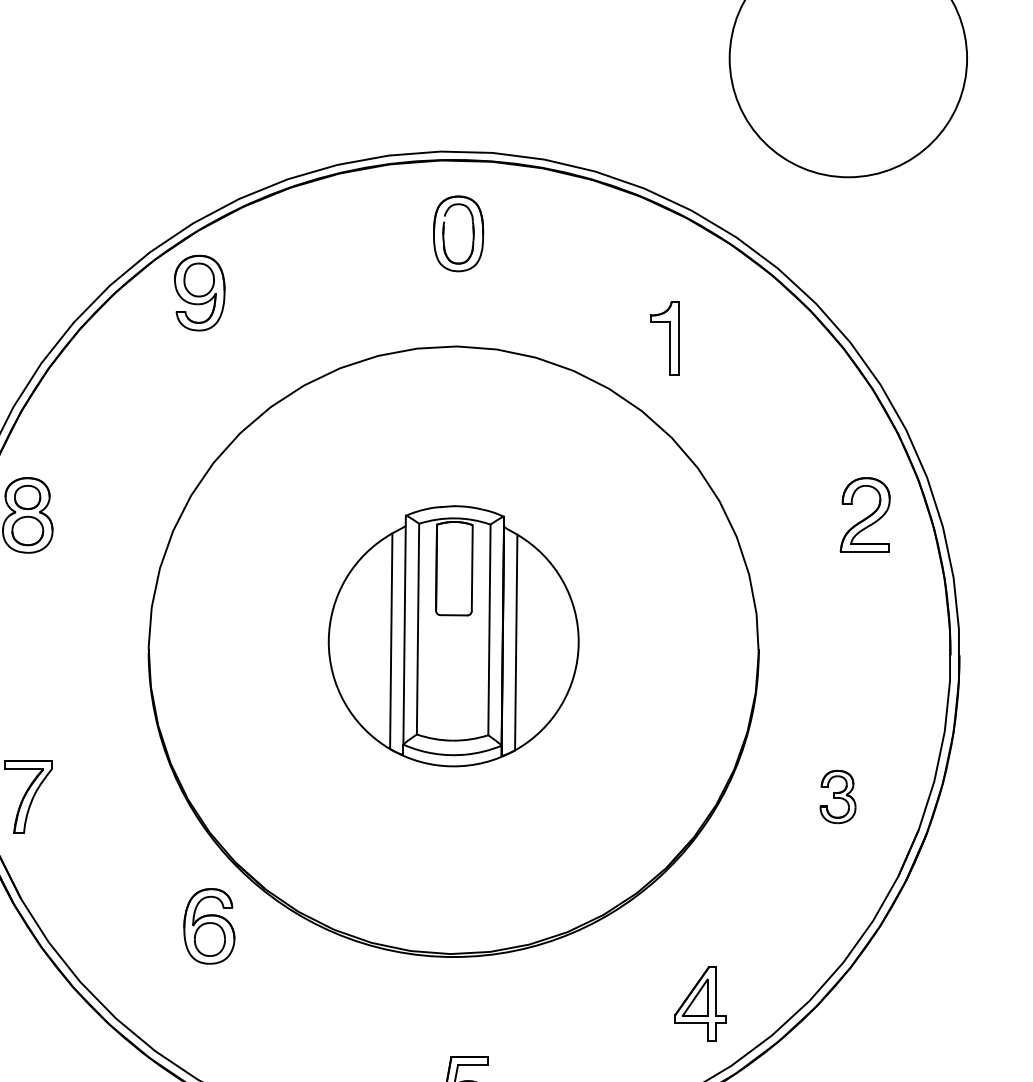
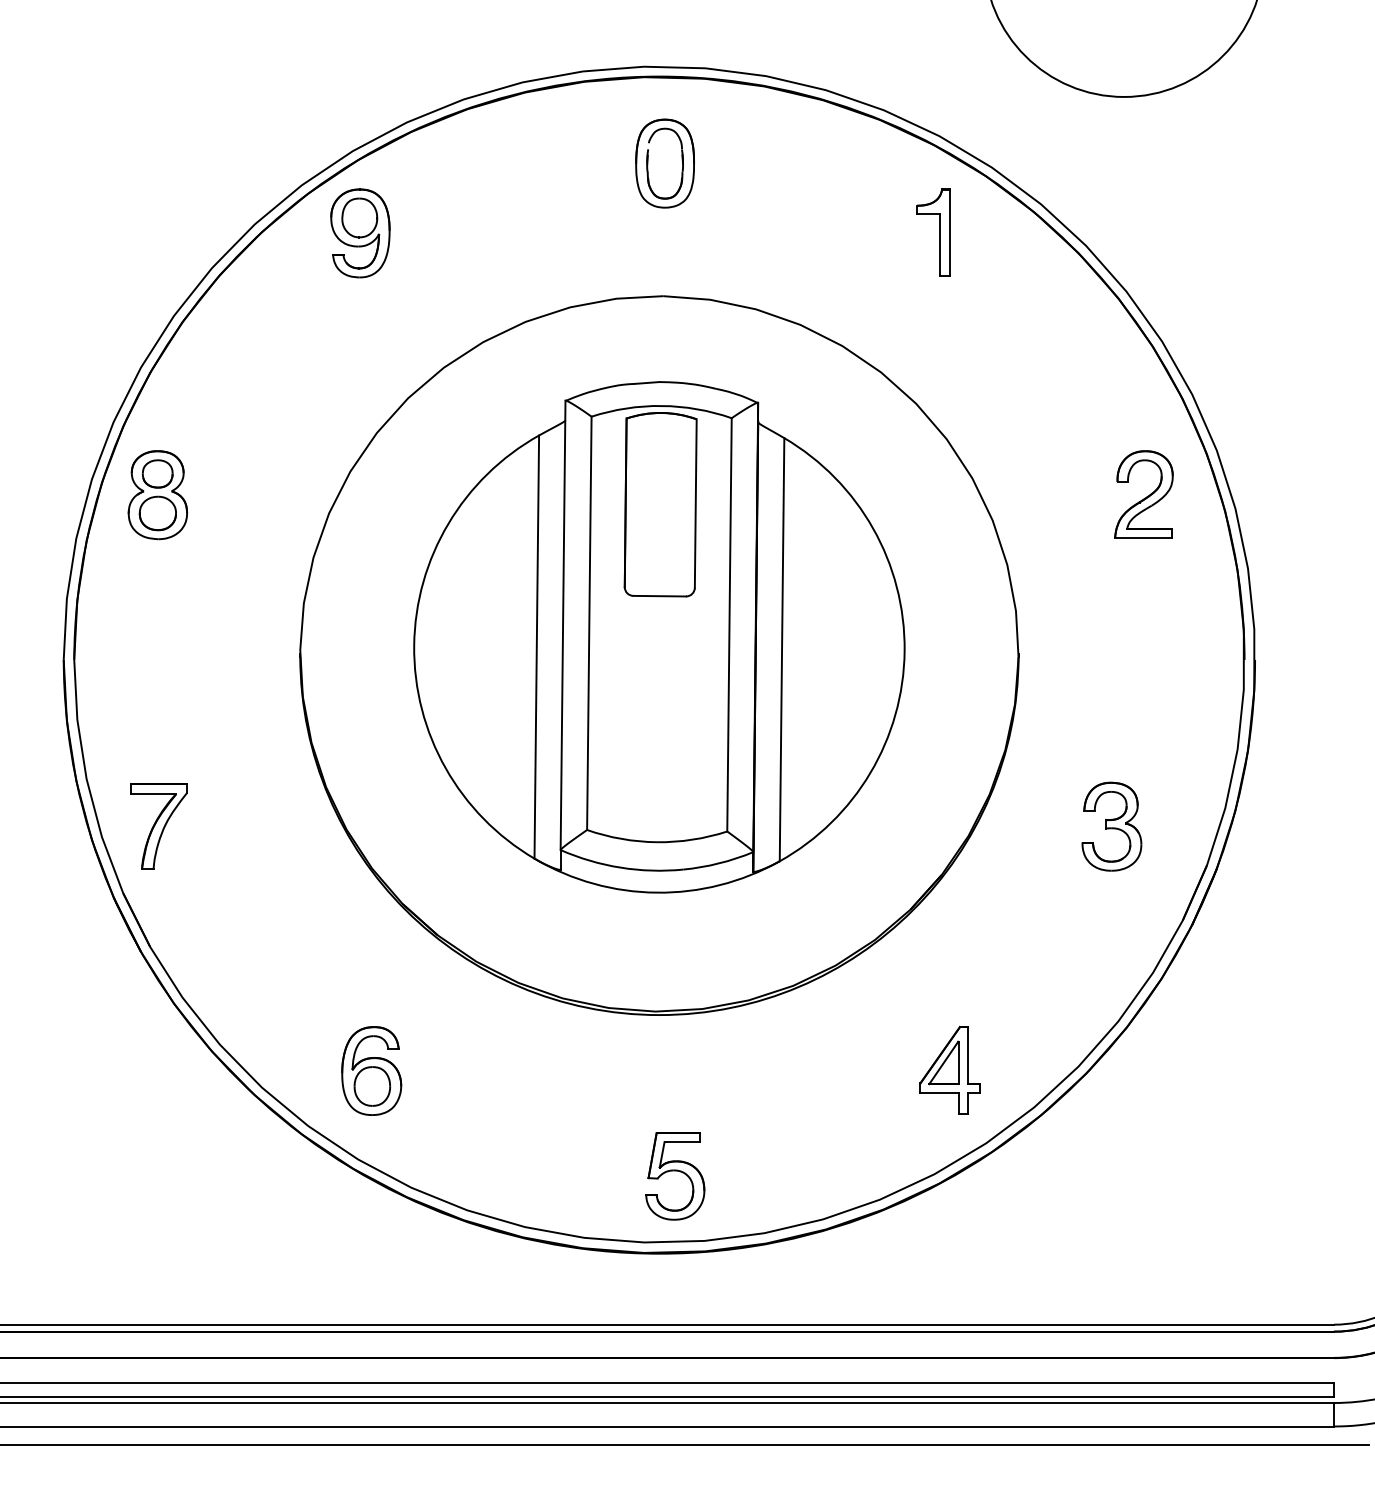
part: (664, 338) -> (933, 232), moved
part: (453, 636) -> (659, 637), size x1.67
part: (837, 796) -> (1111, 826), size x1.43
part: (209, 925) -> (371, 1070), moved

